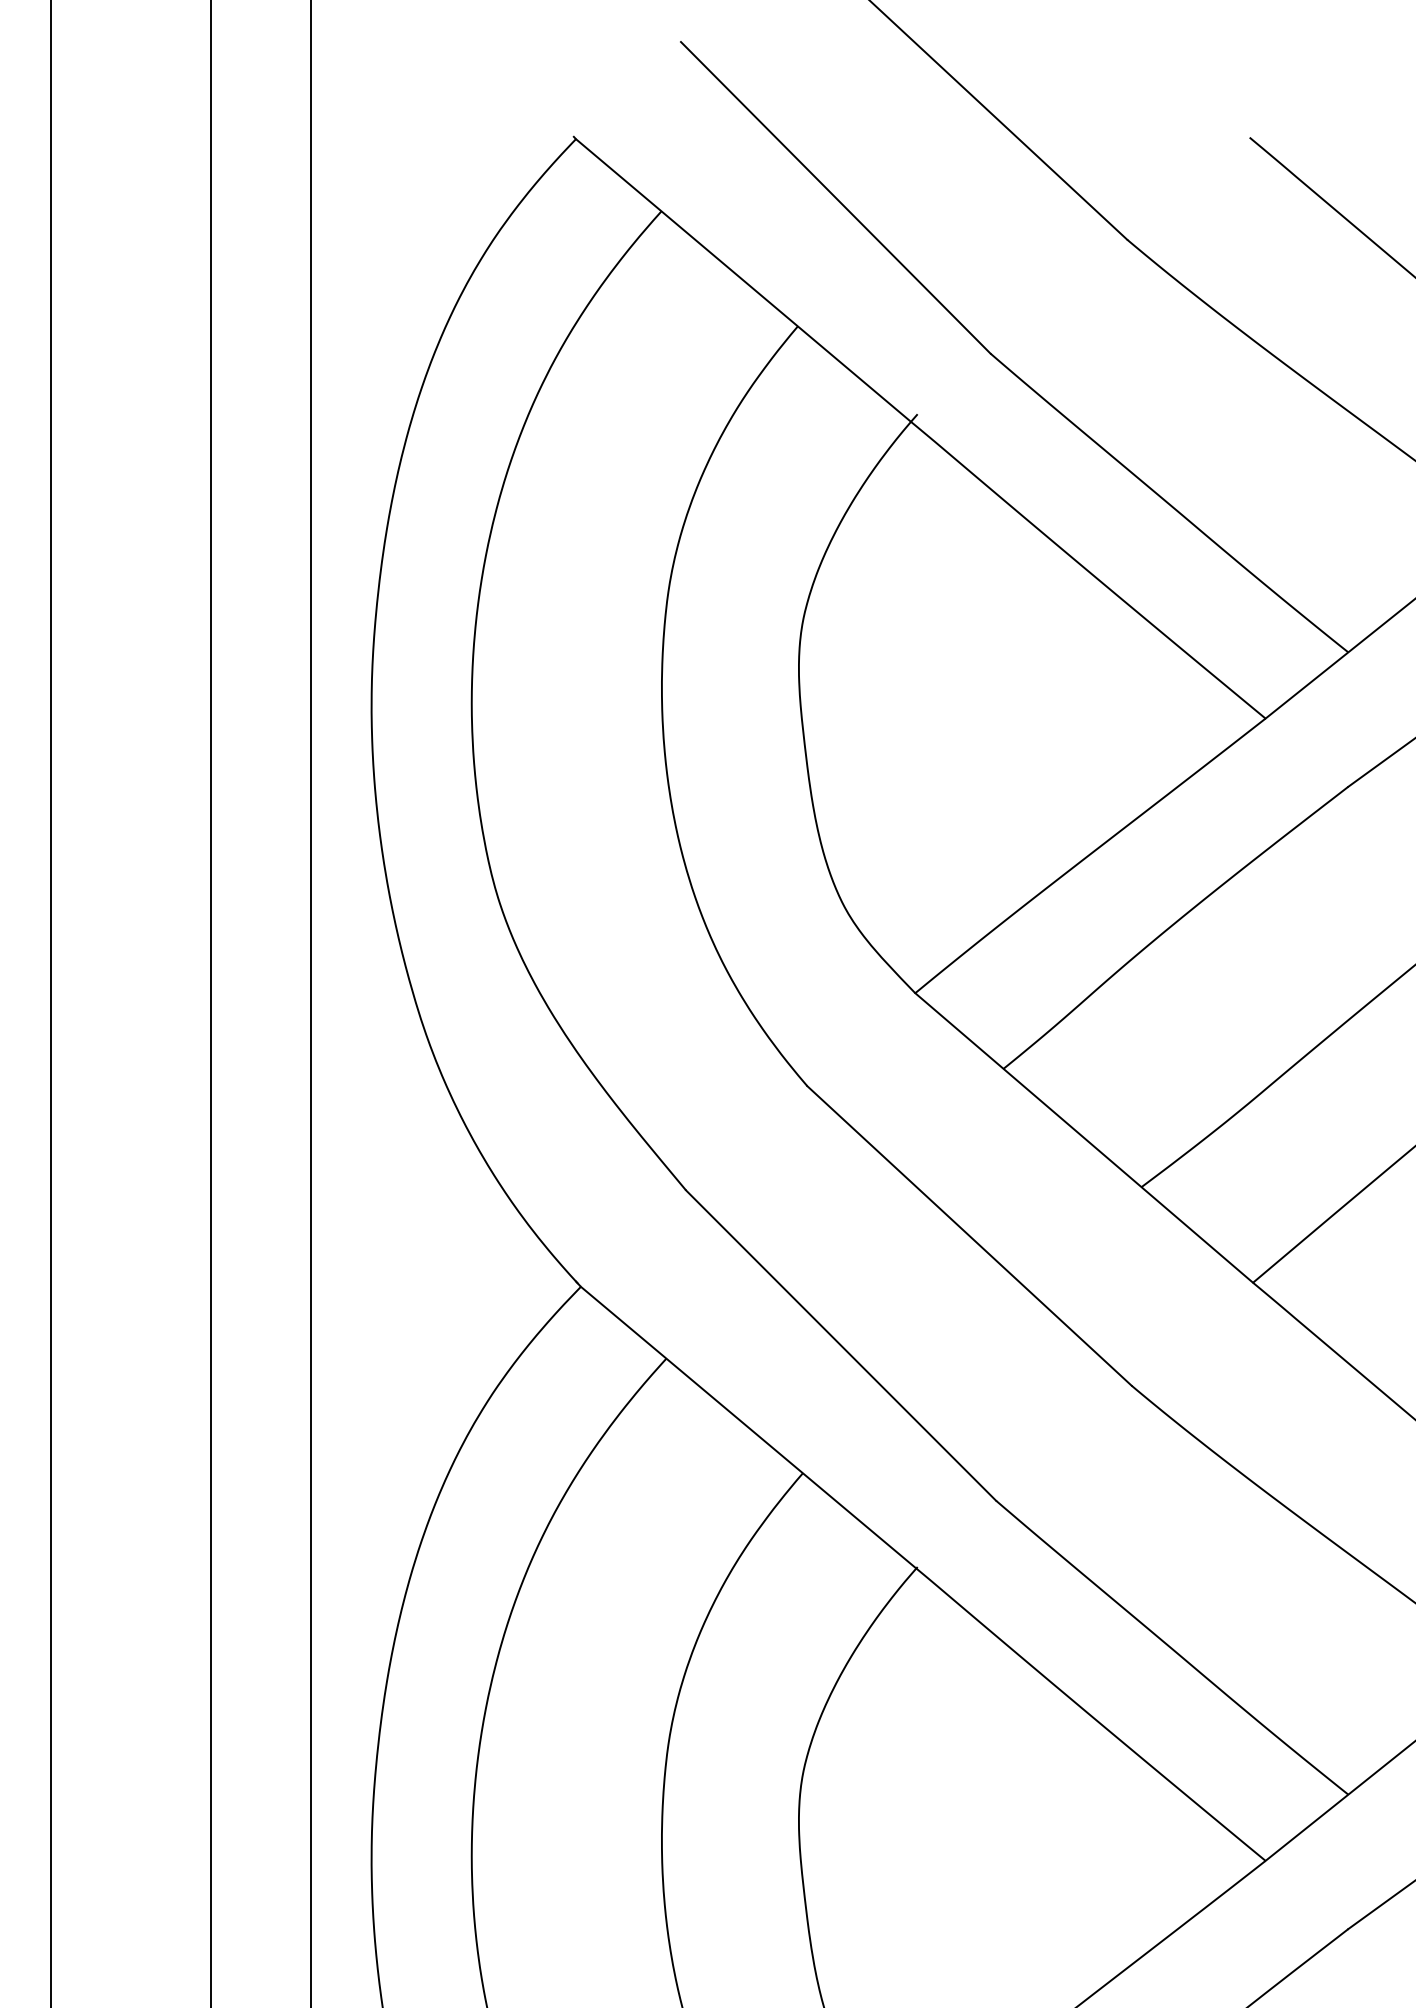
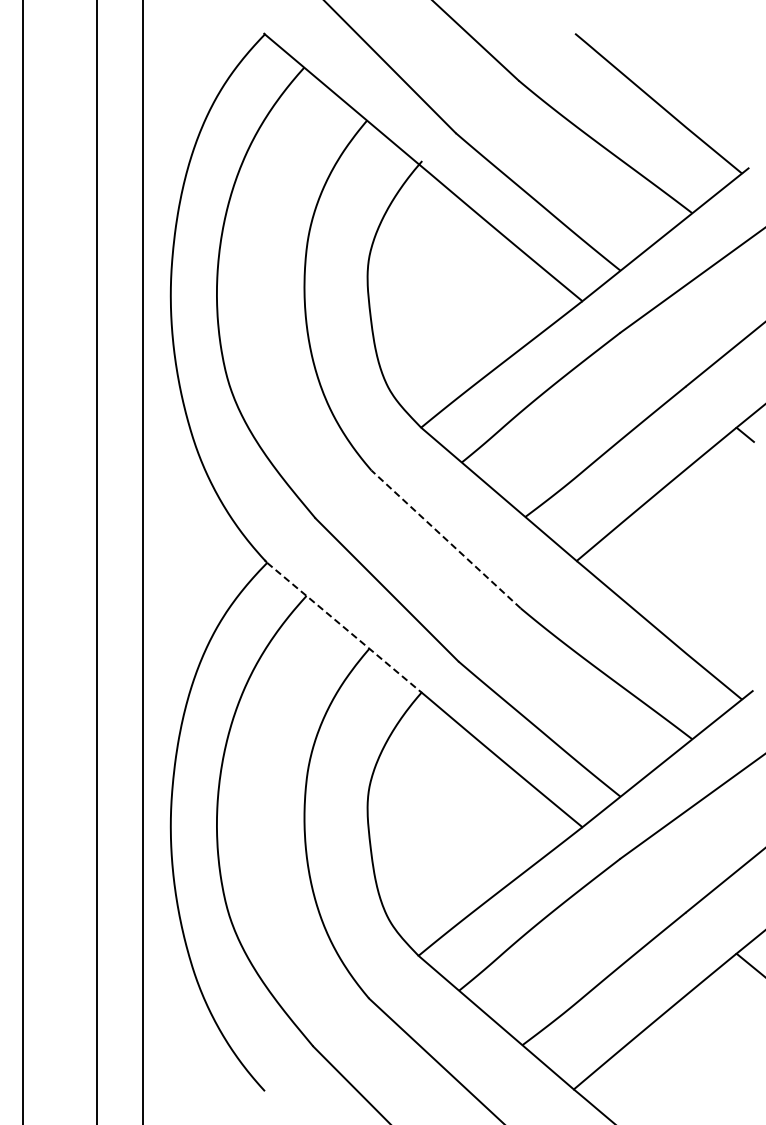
line: (970, 1236) -> (446, 539), solid -> dashed
line: (748, 1427) -> (344, 627), solid -> dashed

